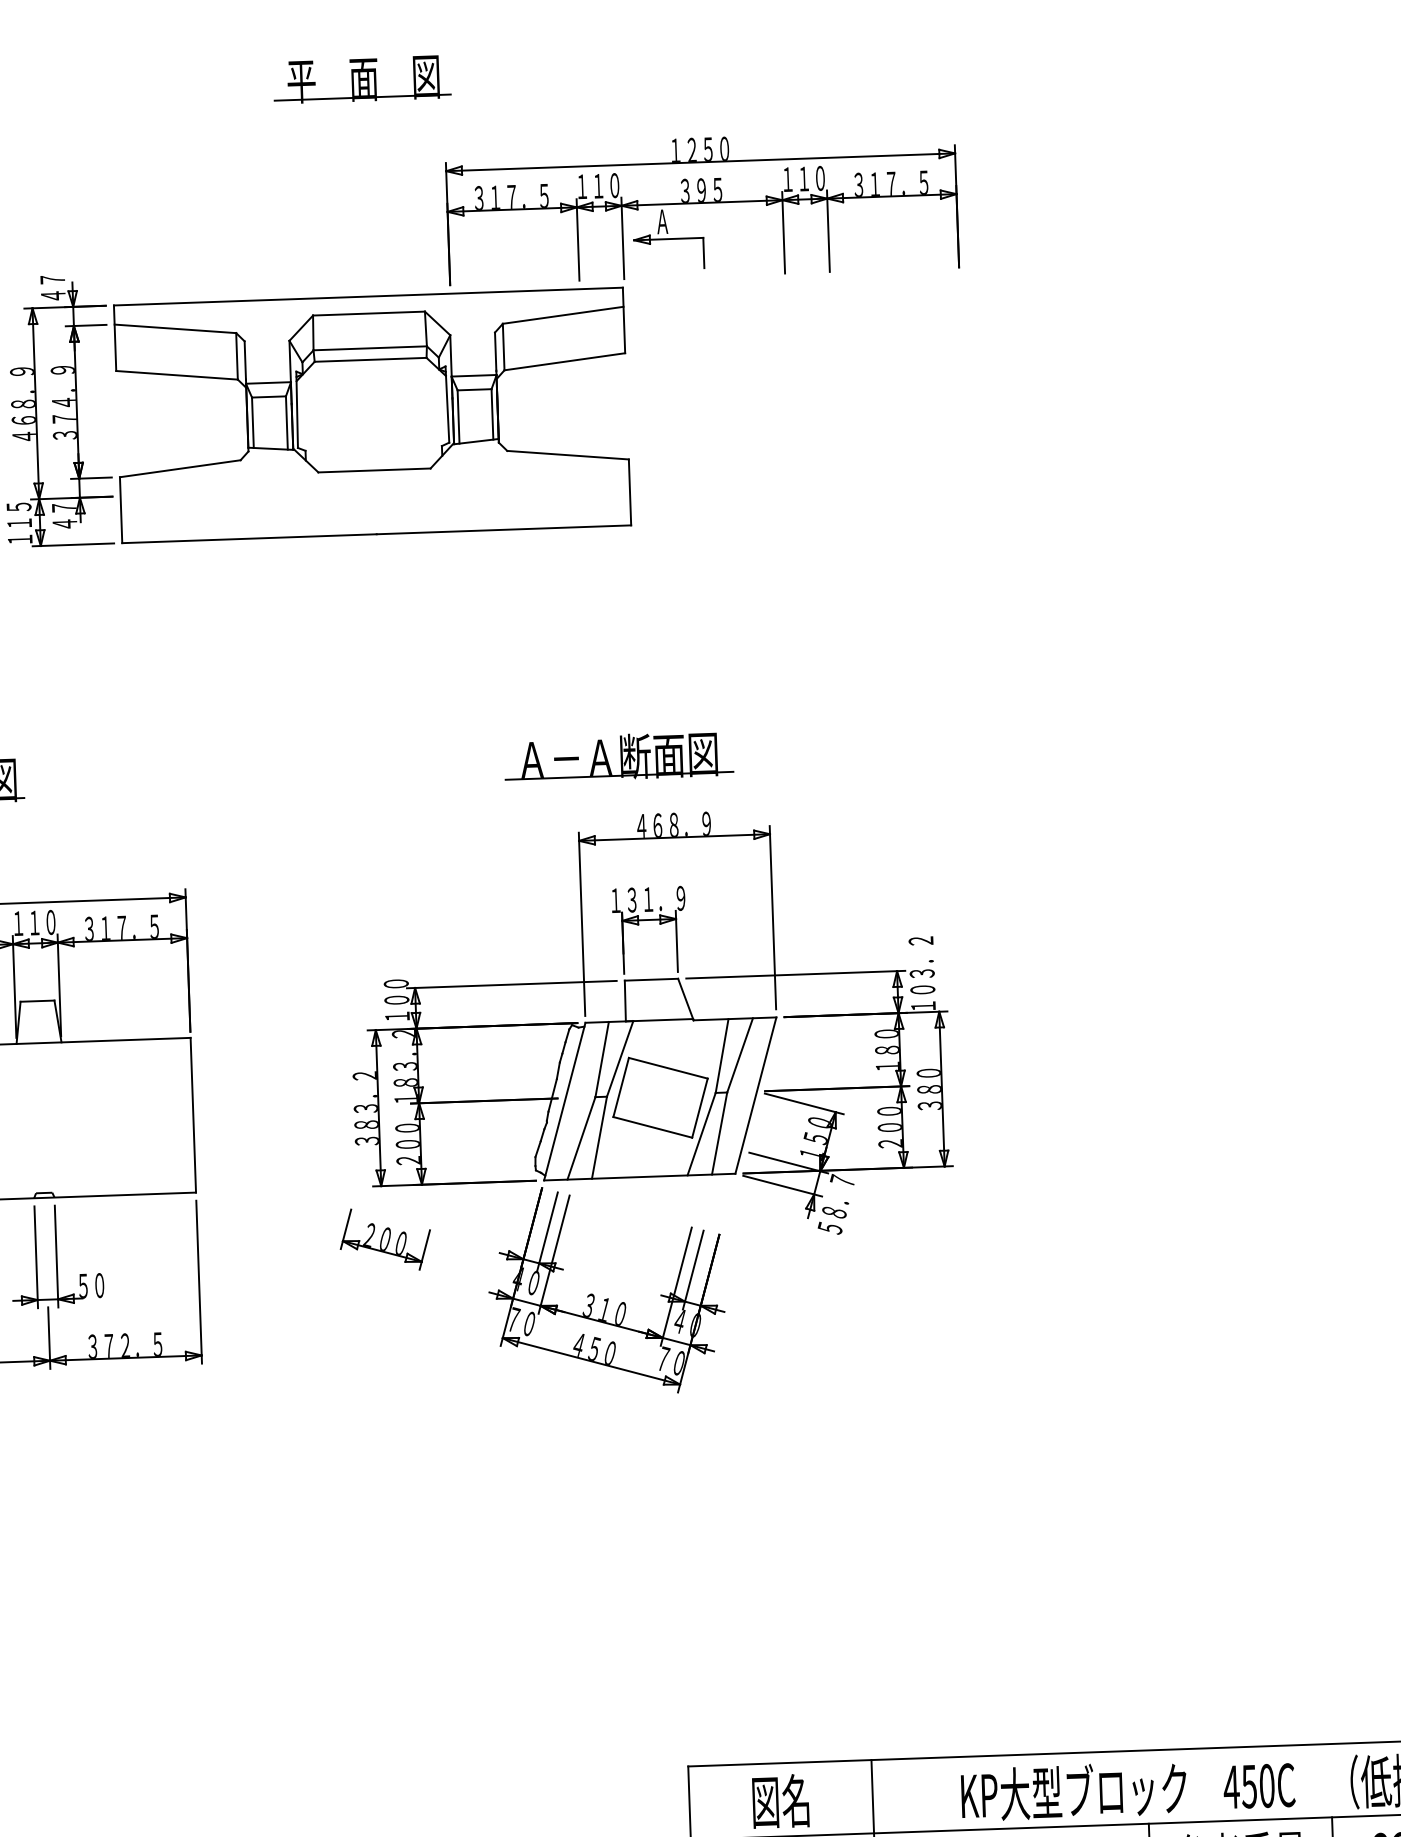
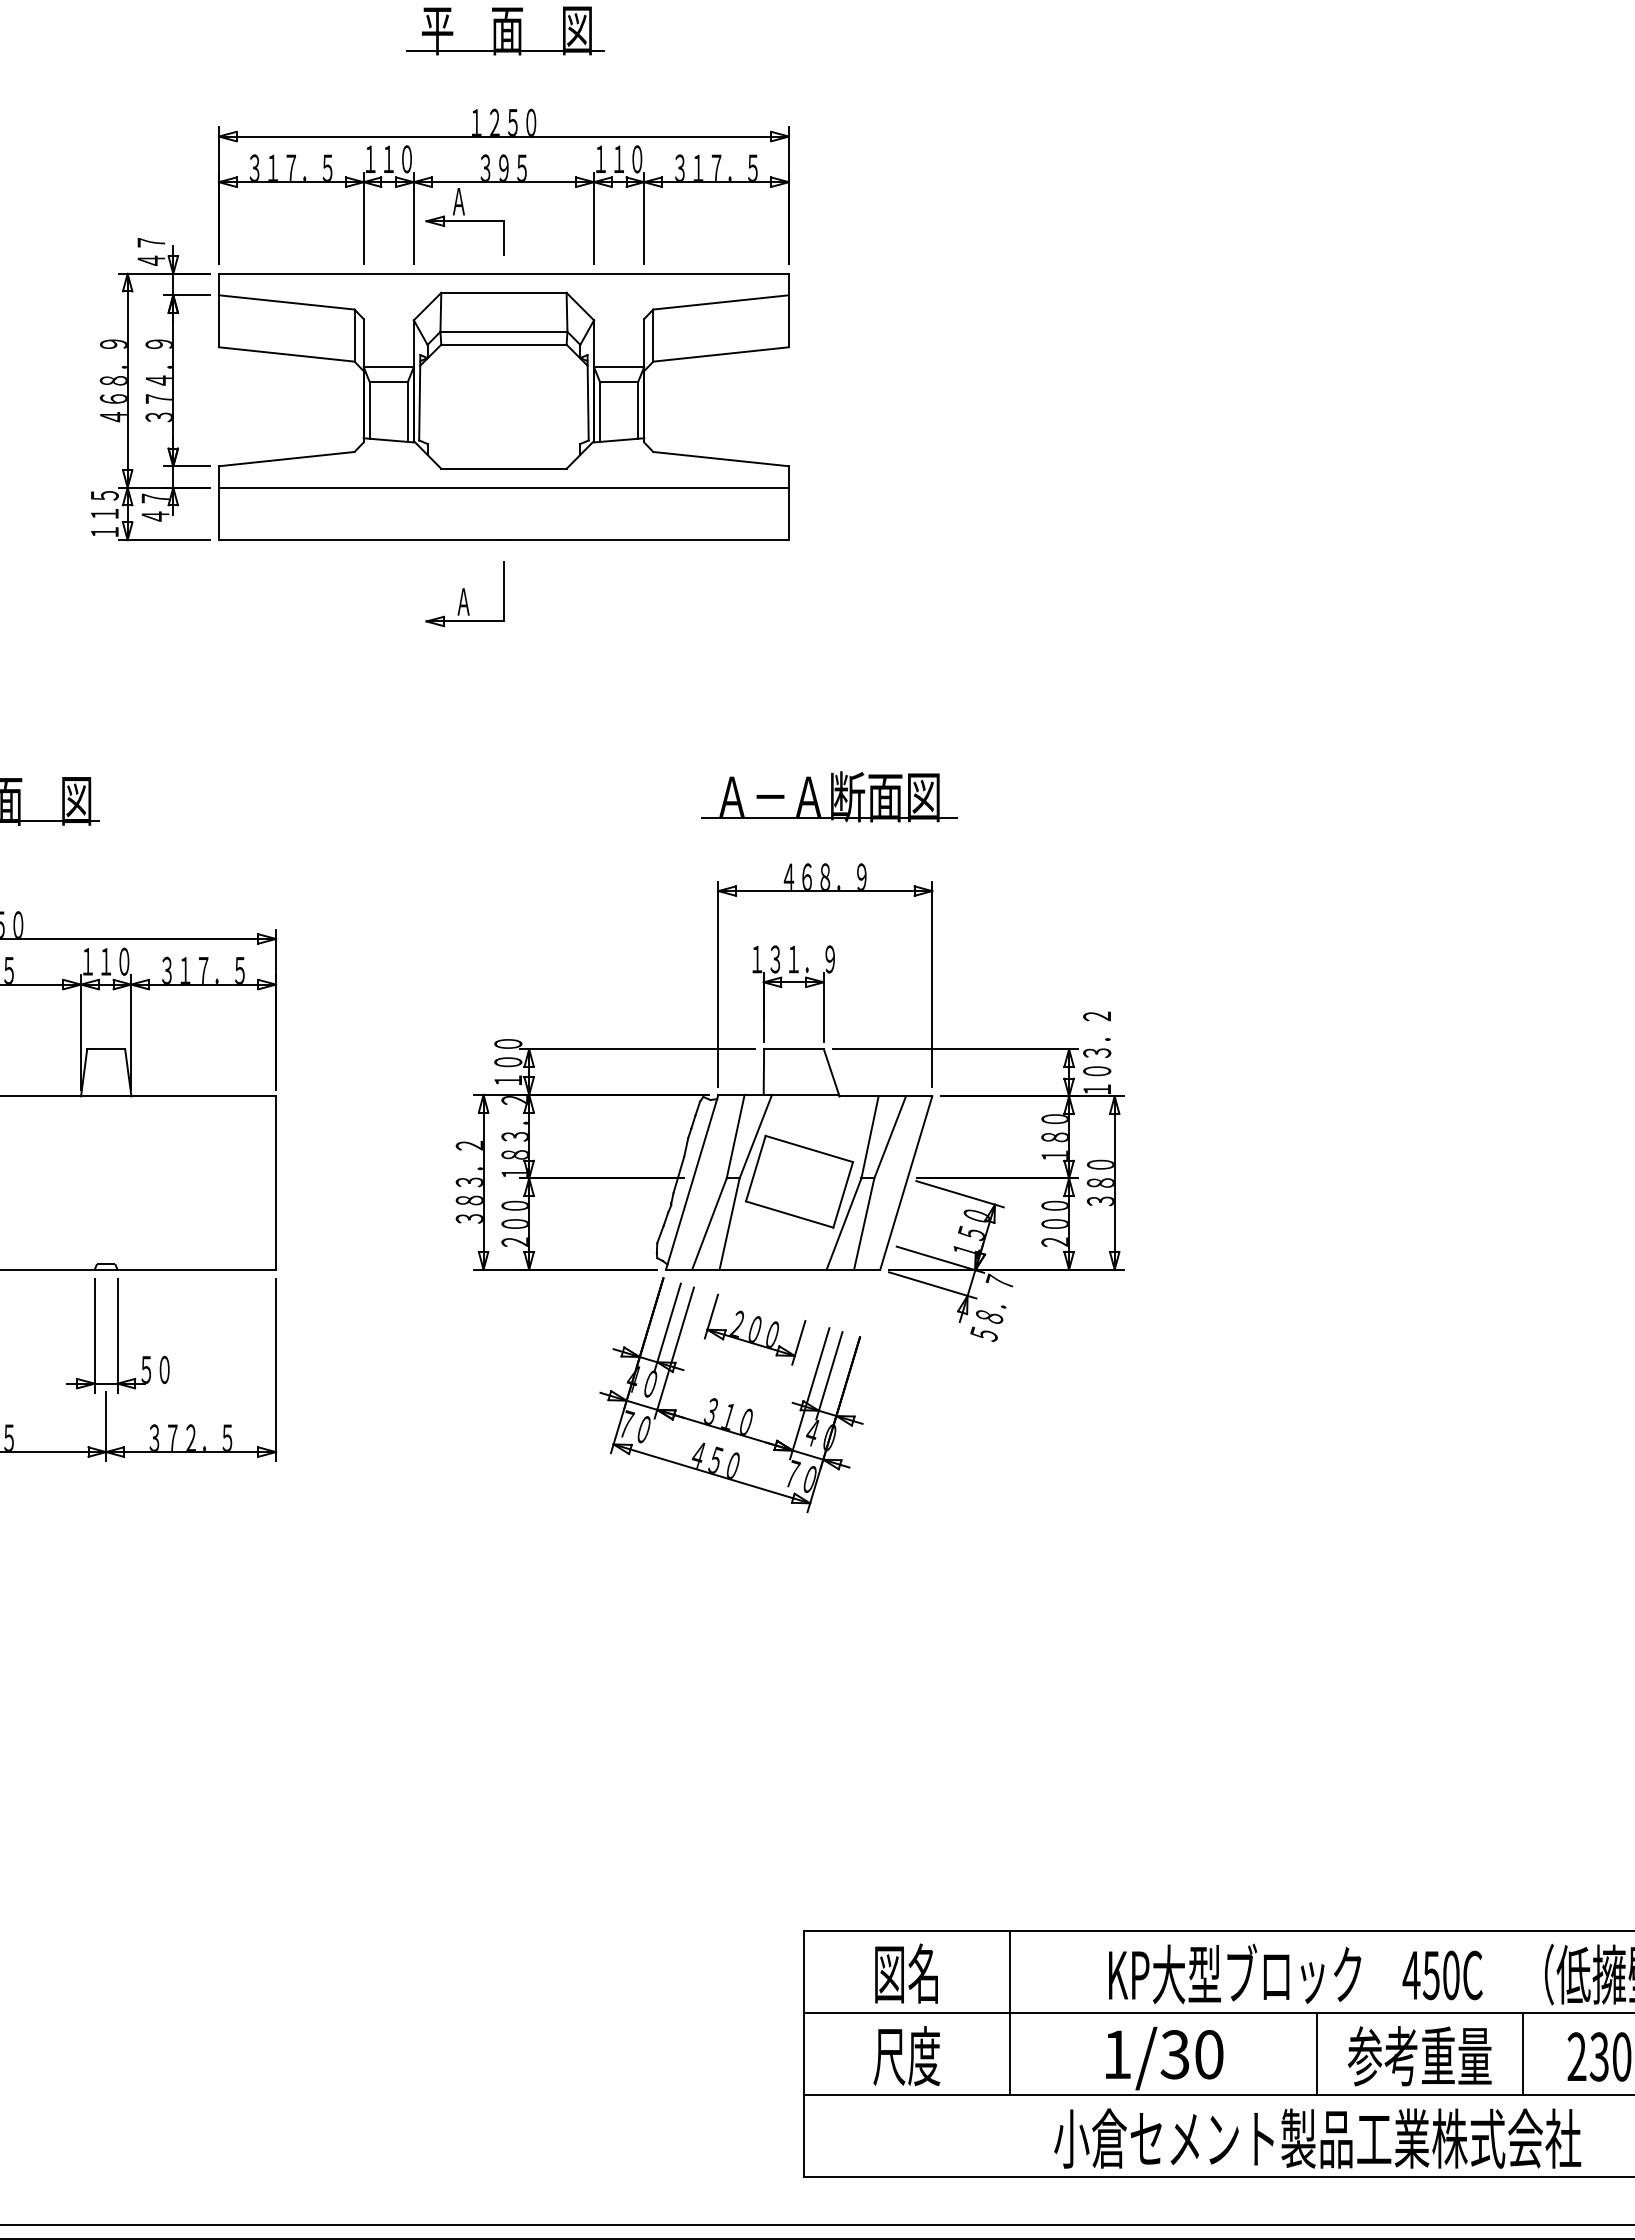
part: (701, 206) -> (503, 186), moved
line: (374, 487) -> (503, 487), added
part: (343, 584) -> (464, 594), added
part: (619, 756) -> (829, 796), moved
part: (385, 1239) -> (755, 1329), moved

